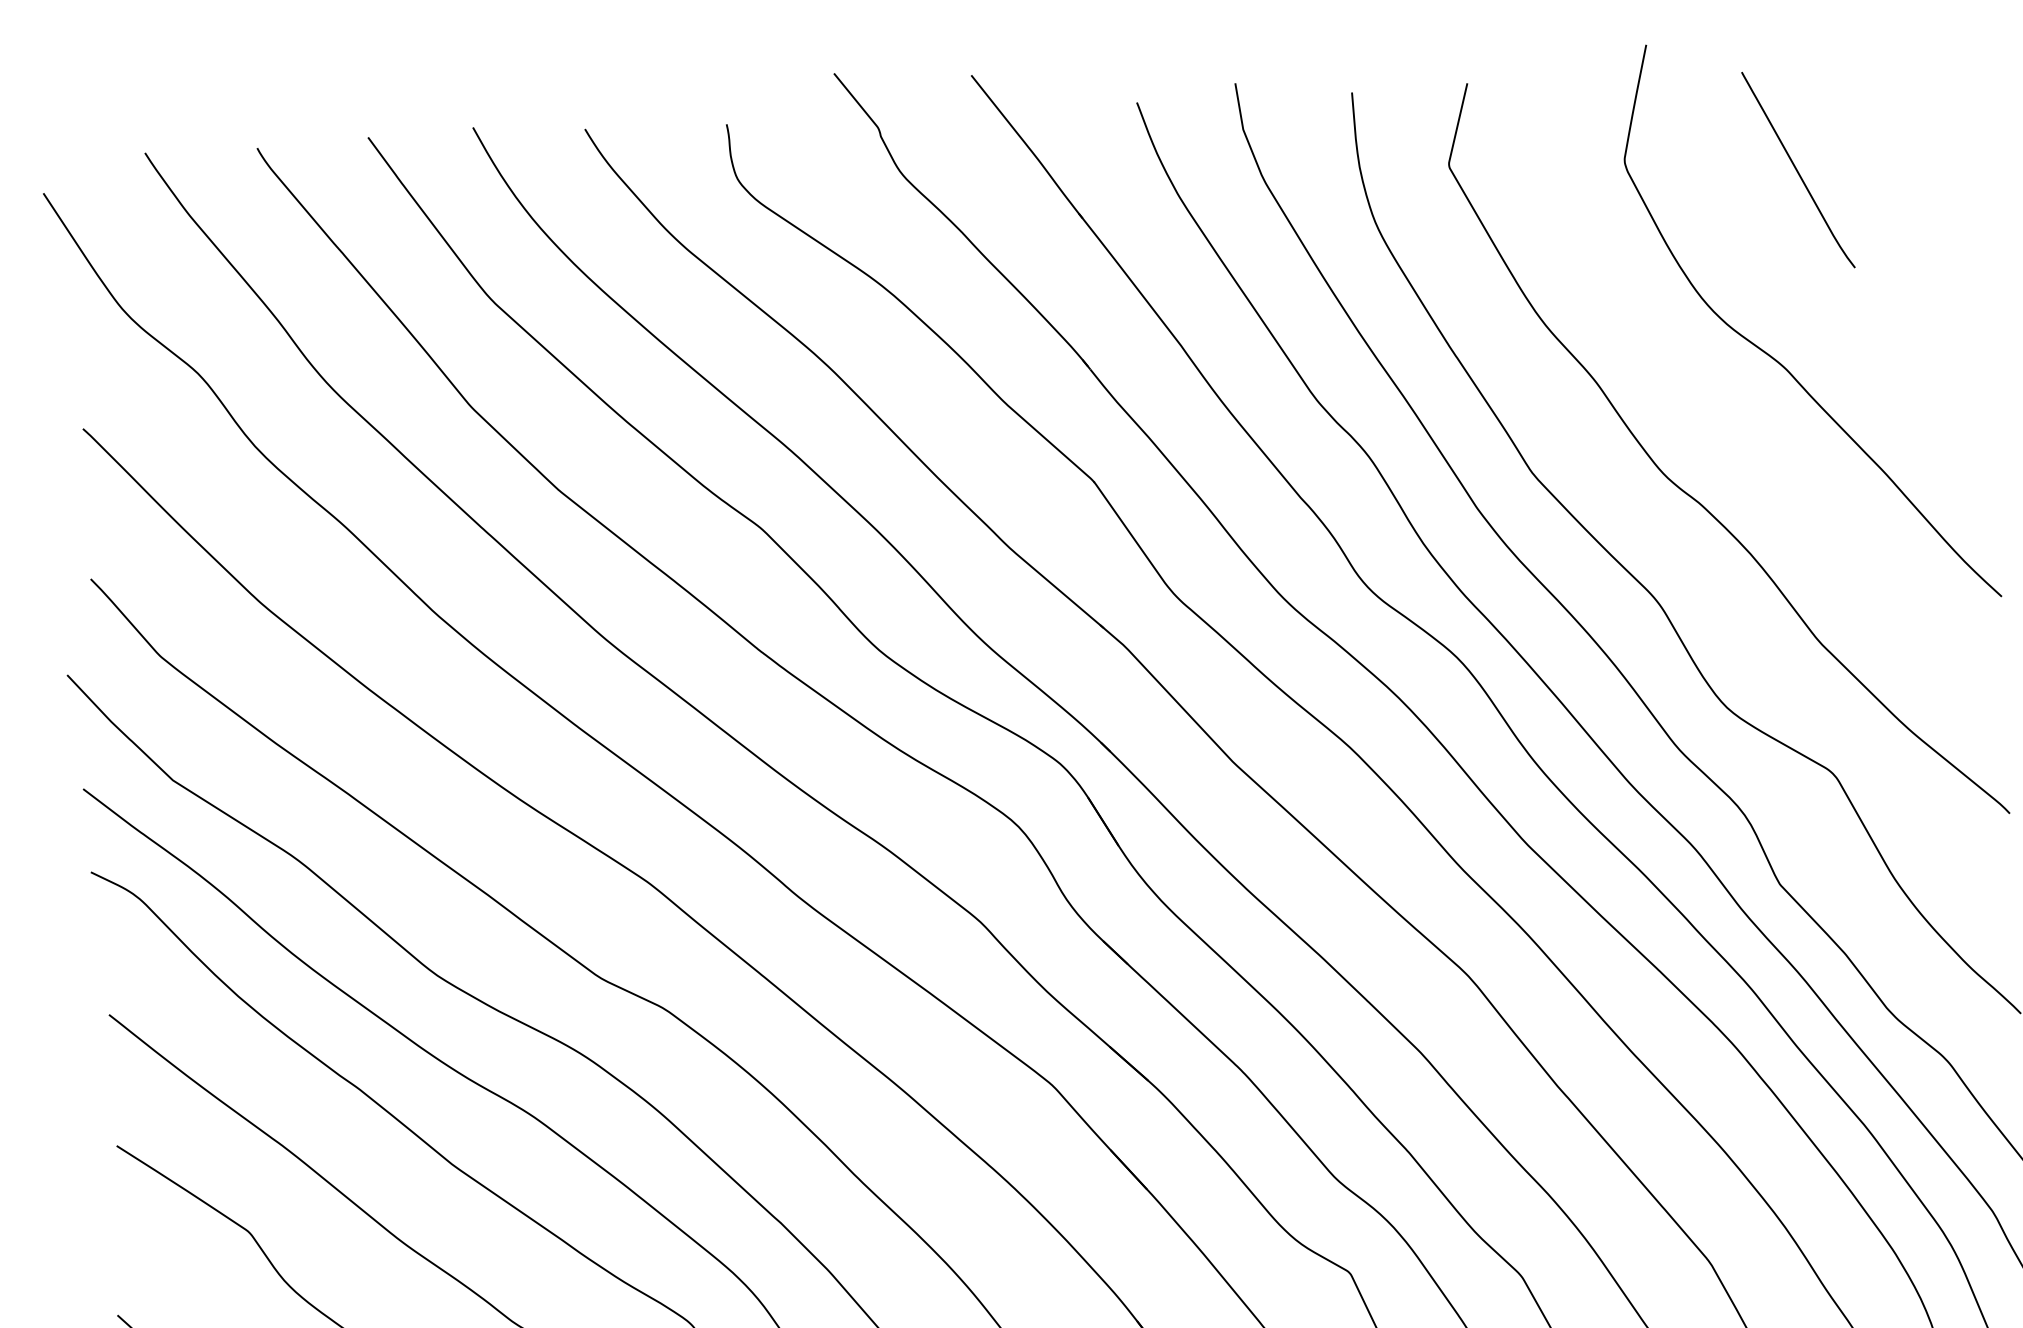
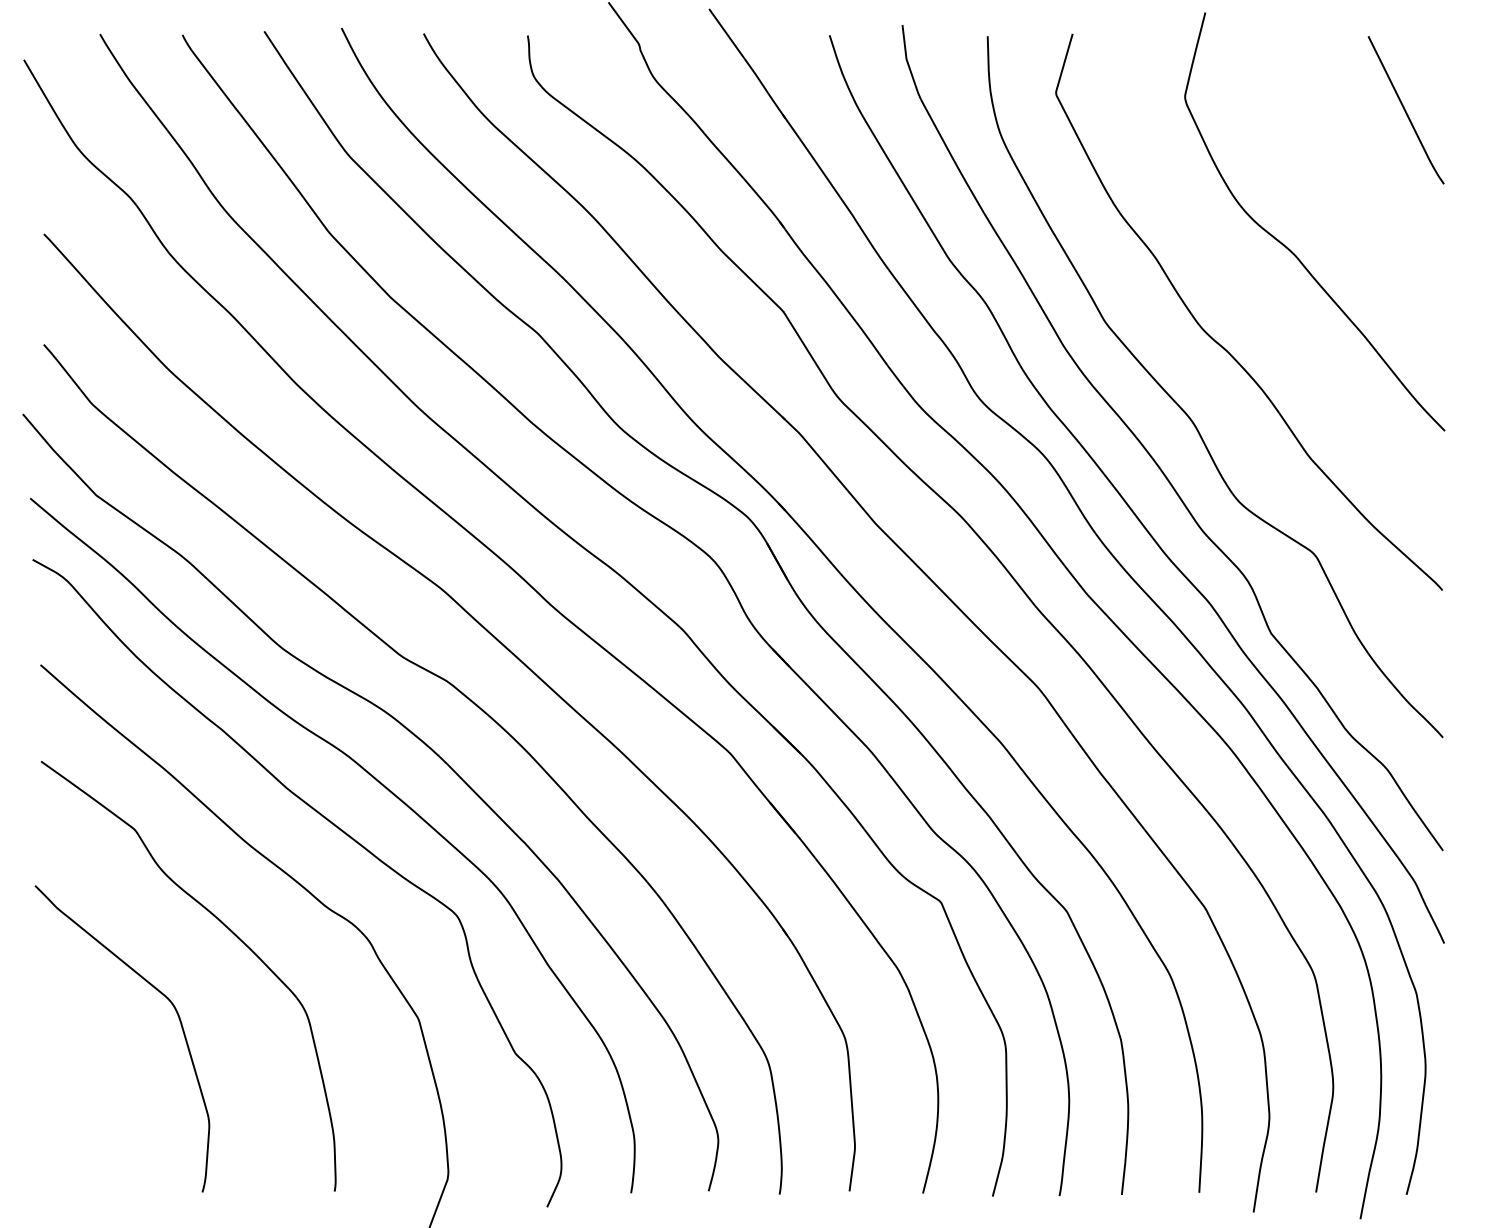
curve: (1797, 170) -> (1405, 110), moved

